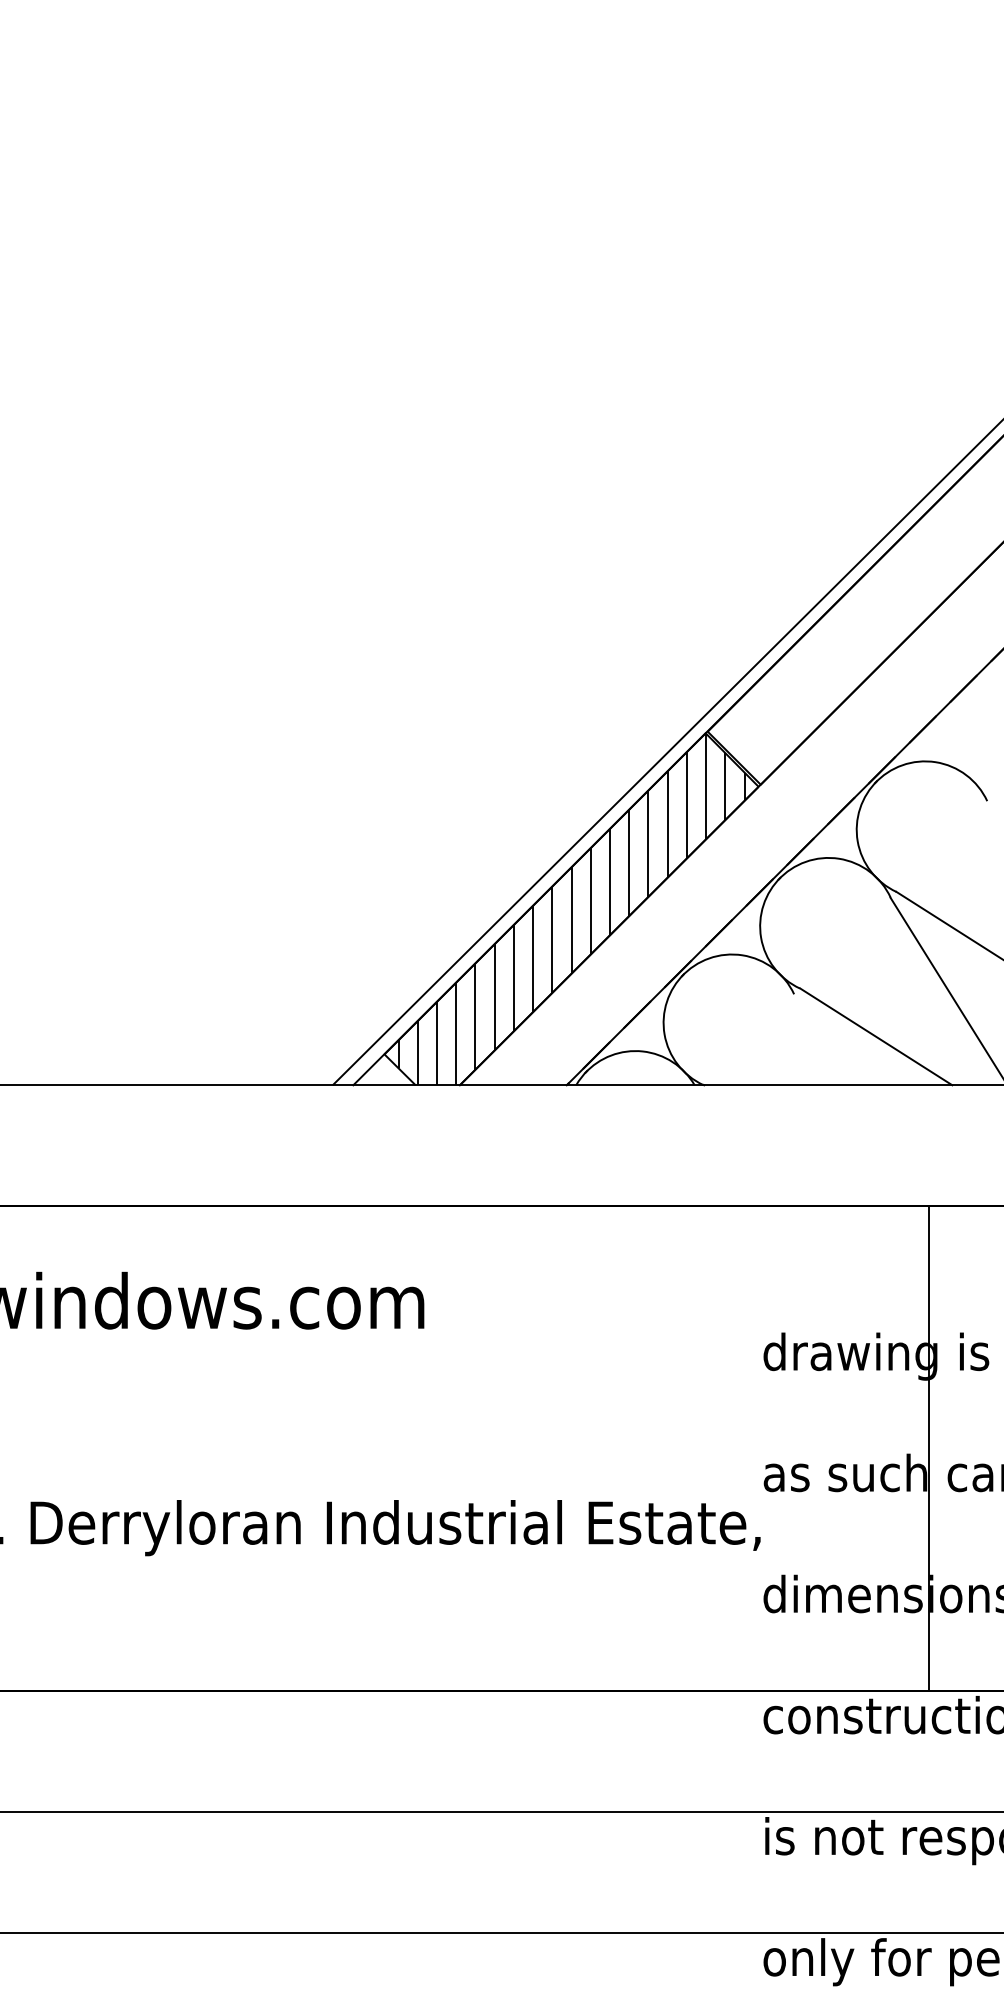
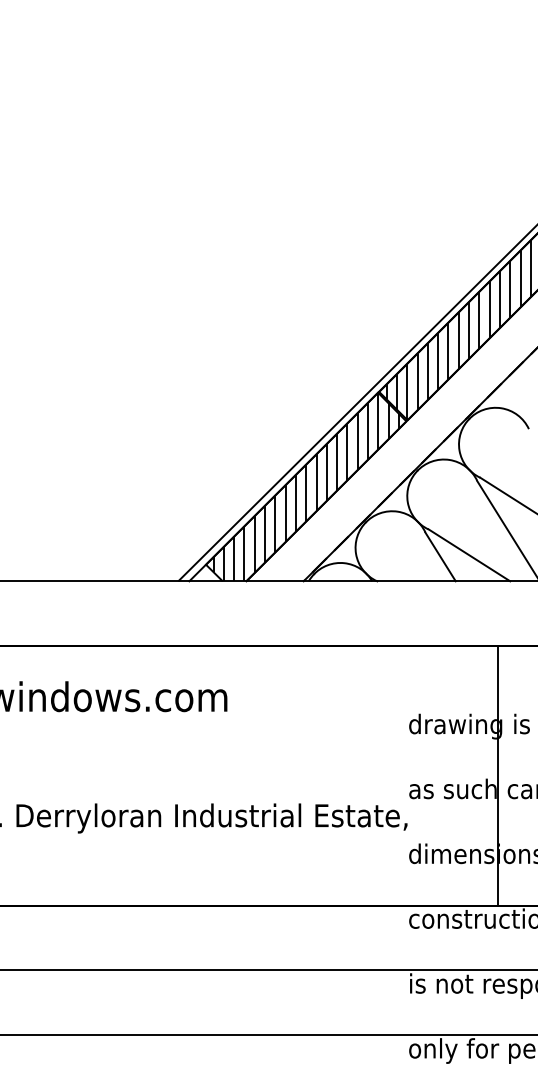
hatch: (855, 615) -> (458, 329), added
line: (822, 1038) -> (440, 556), added

